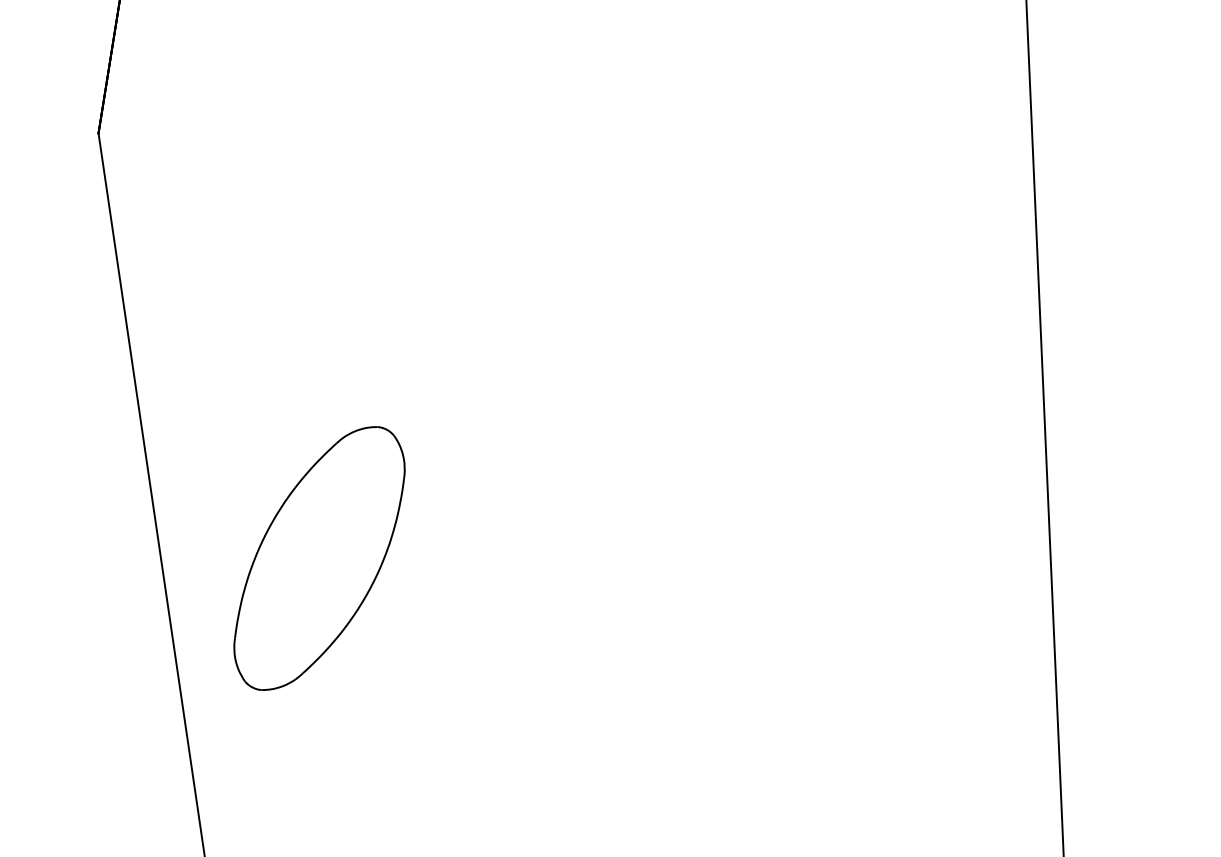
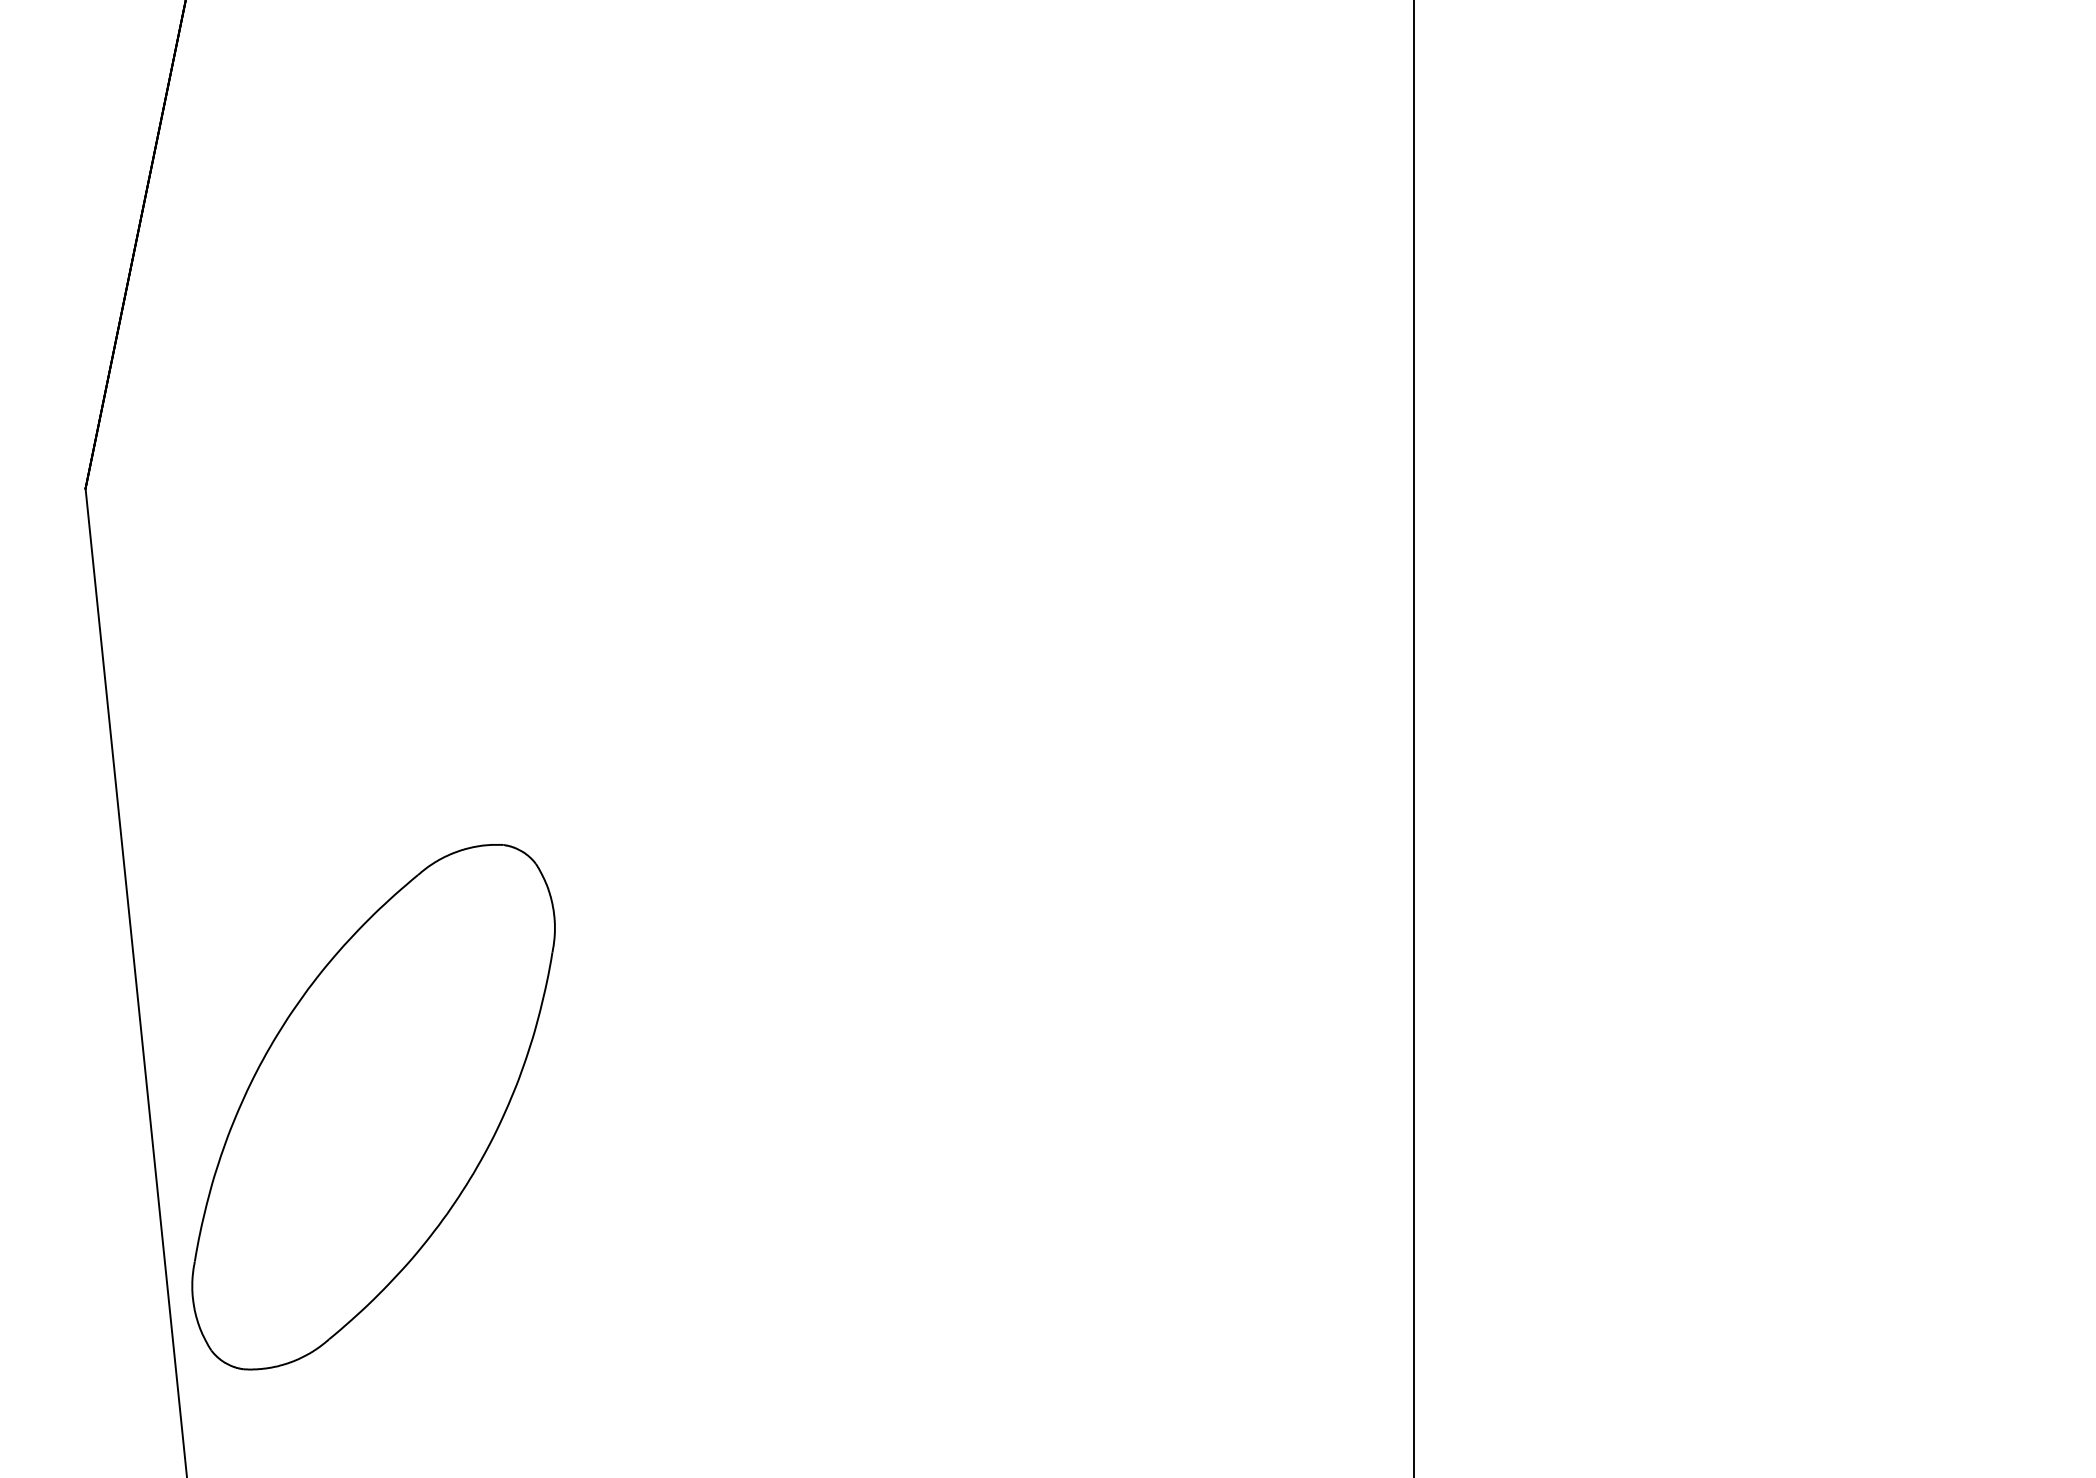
part: (319, 558) -> (373, 1107), size x1.43

